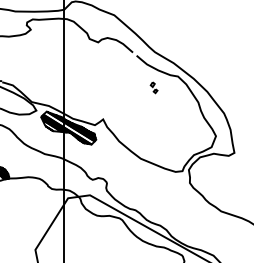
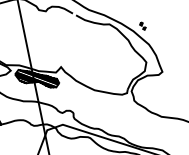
part: (153, 87) -> (142, 26), moved

